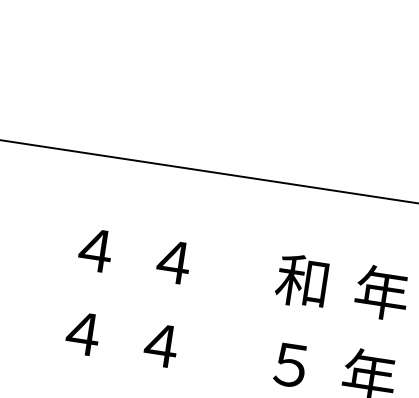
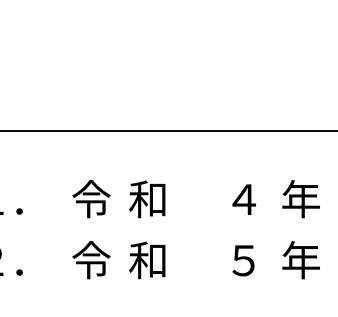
text: (95, 250) -> (91, 199), ４ -> 令
text: (171, 261) -> (147, 199), ４ -> 和
text: (301, 281) -> (242, 199), 和 -> ４
text: (82, 333) -> (91, 260), ４ -> 令
text: (159, 345) -> (147, 260), ４ -> 和

